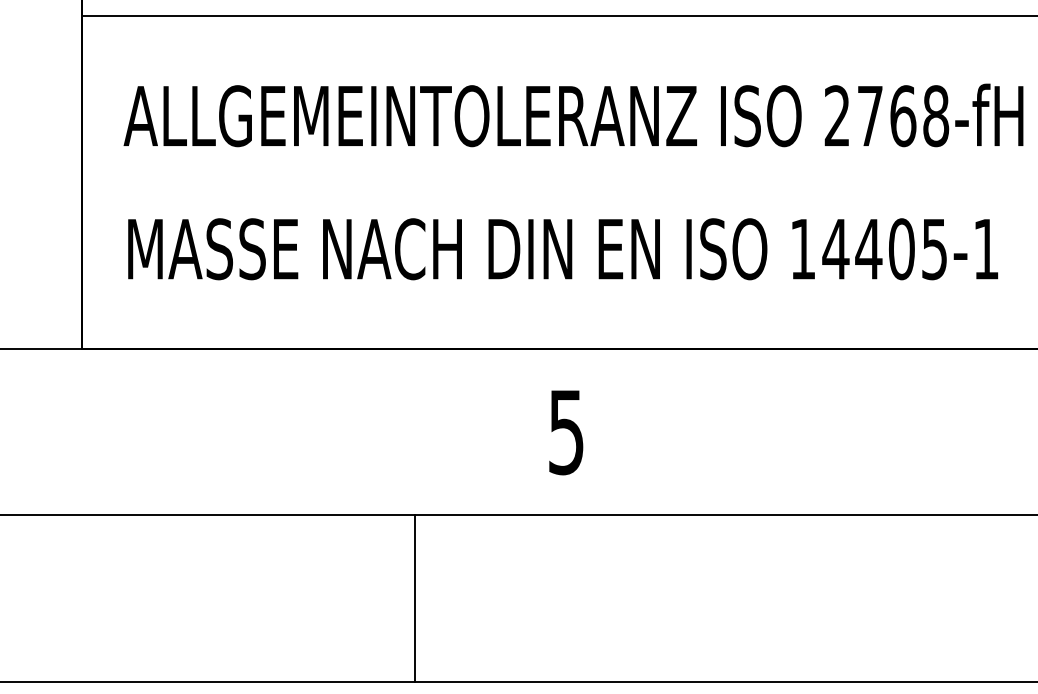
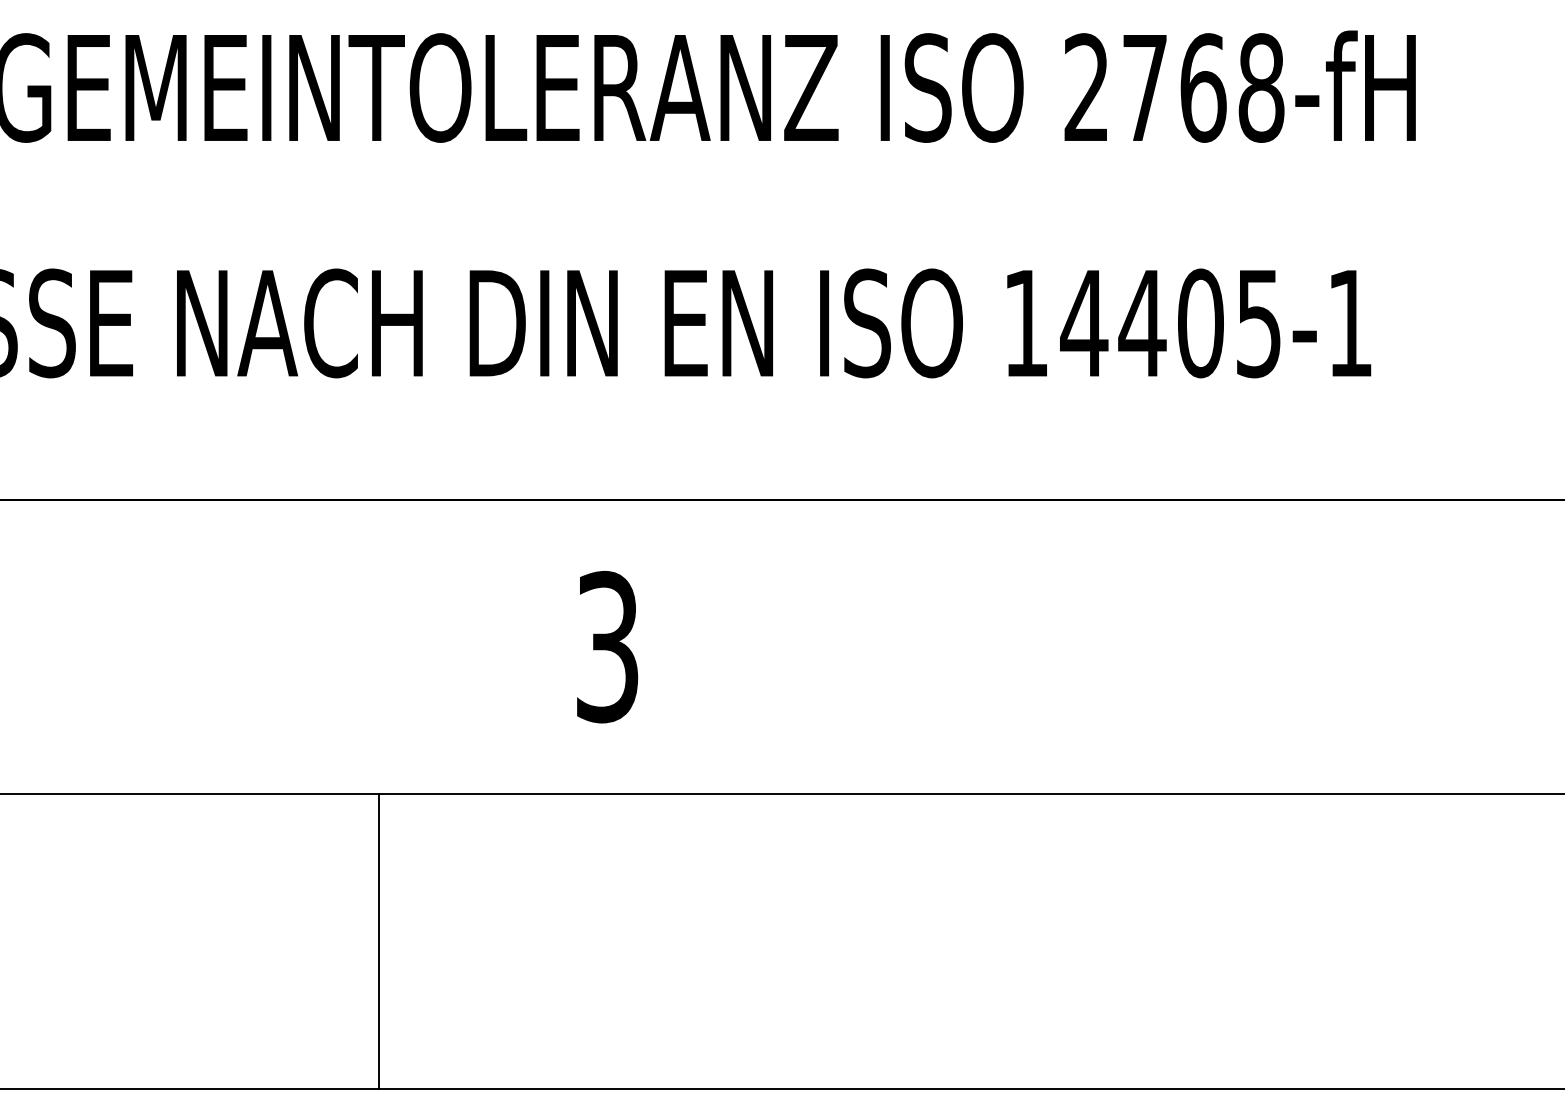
text: (566, 431) -> (607, 645), 5 -> 3
line: (415, 598) -> (379, 941), moved

